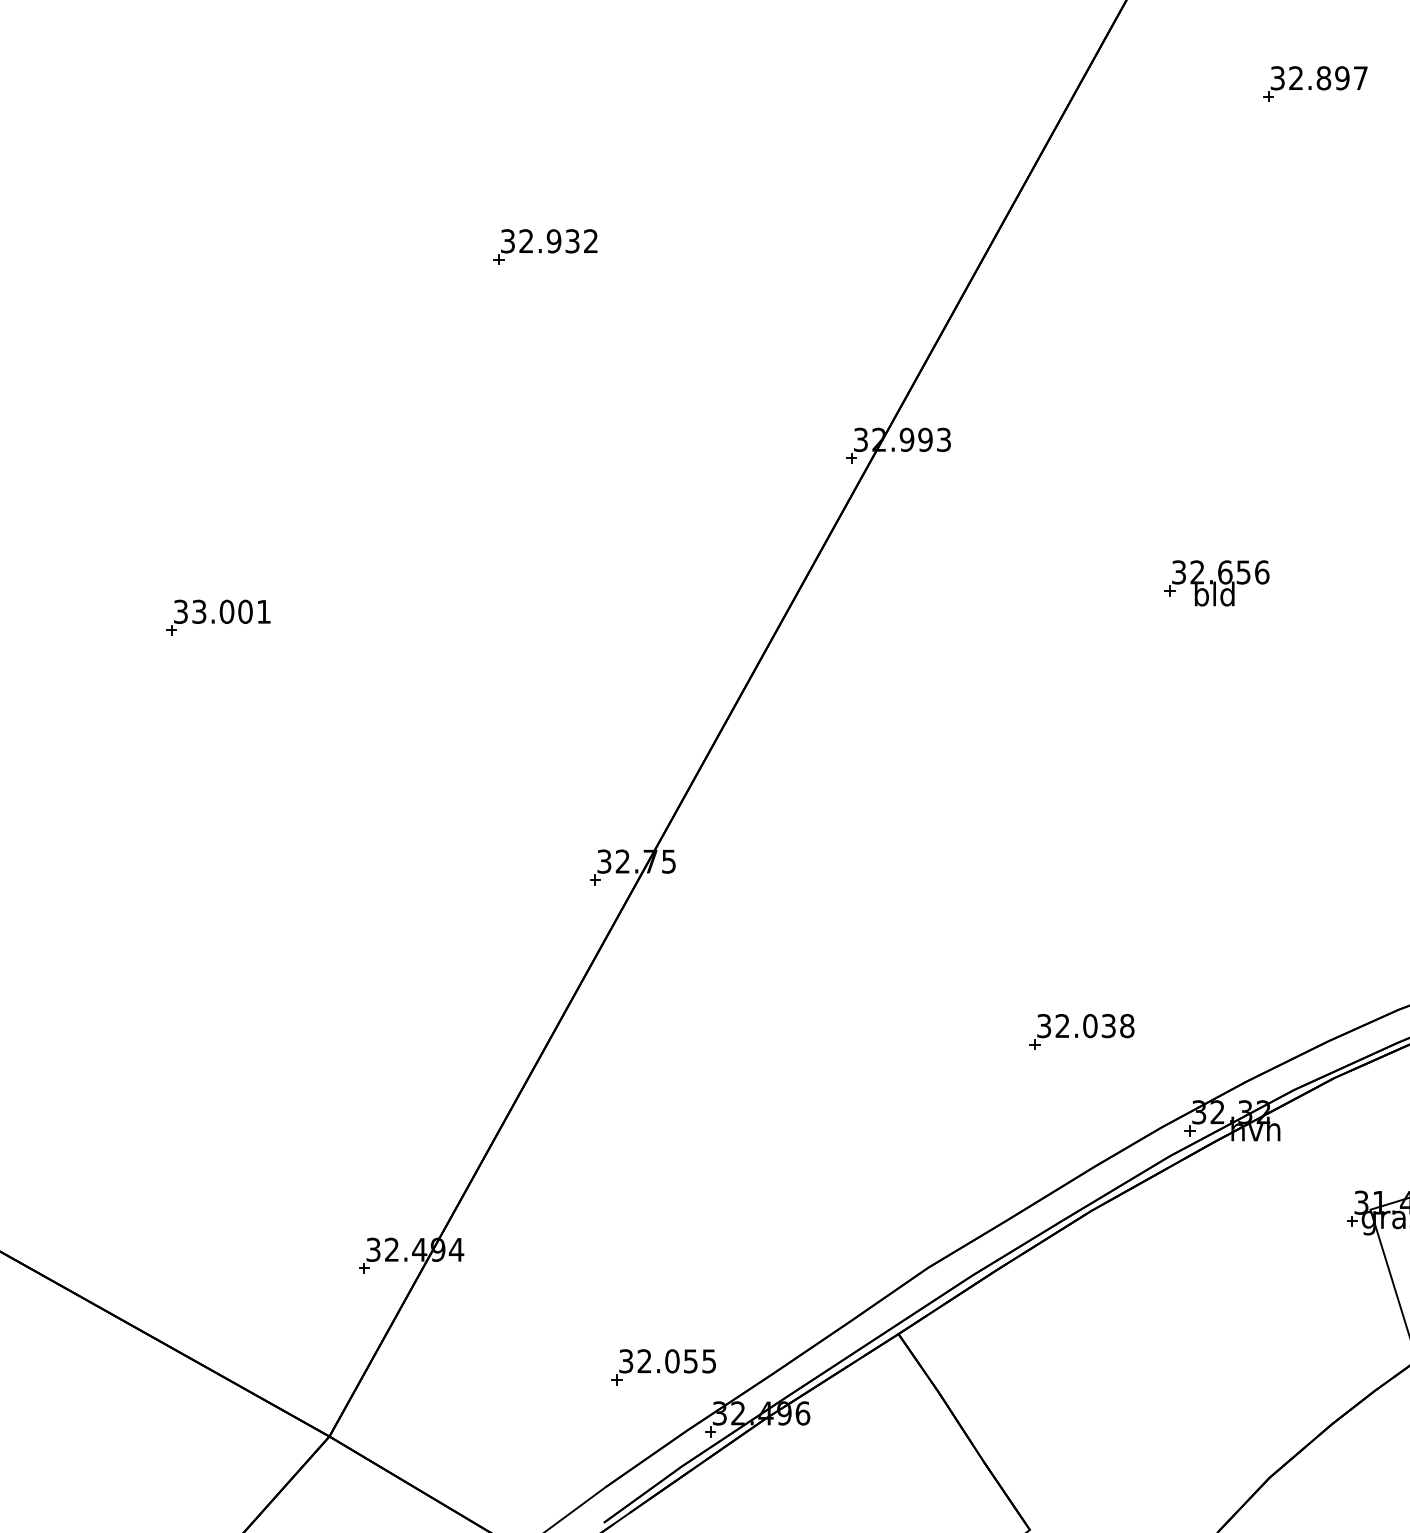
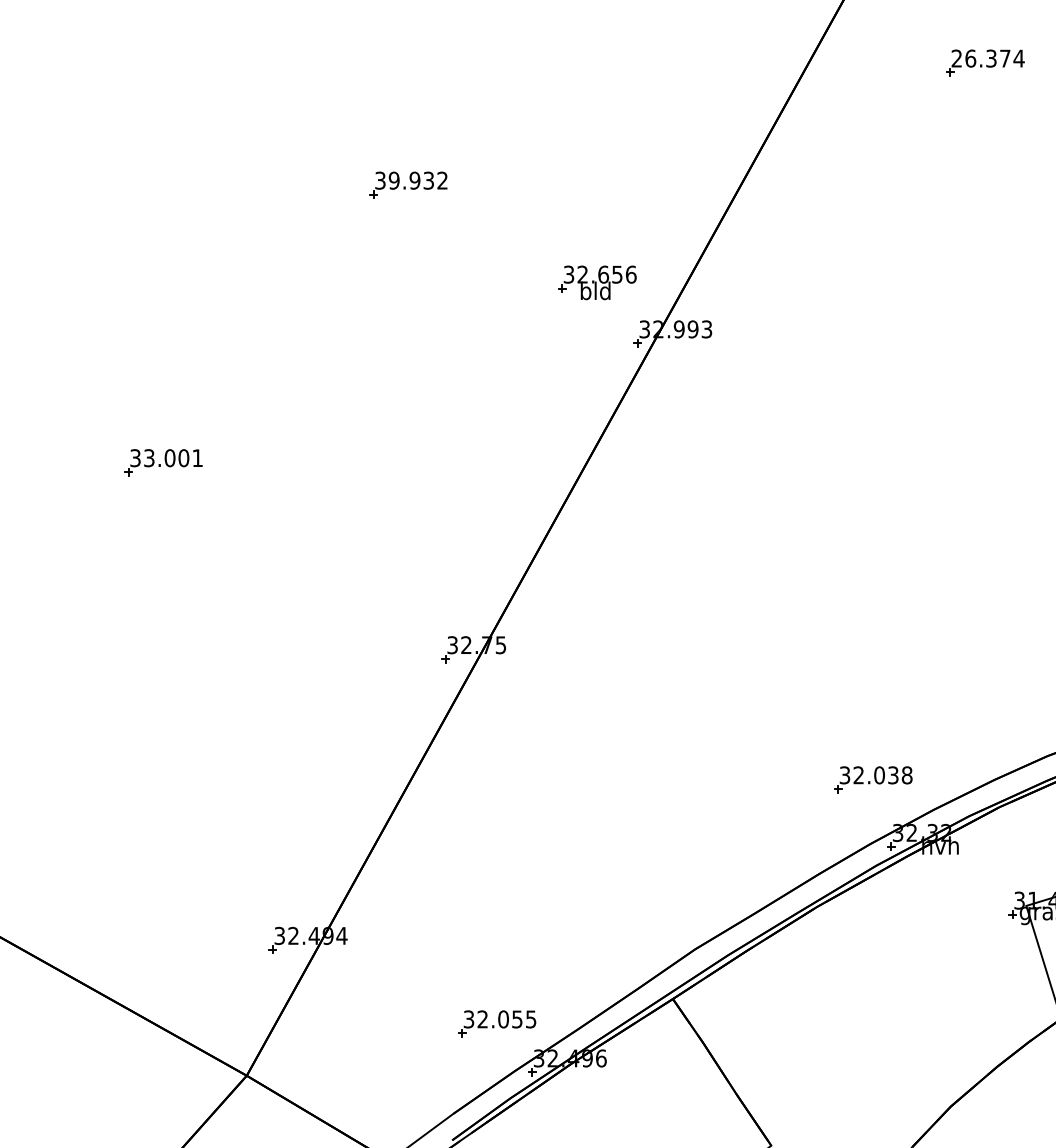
text: (1318, 78) -> (987, 58), 32.897 -> 26.374
text: (525, 241) -> (393, 180), 32.932 -> 39.932
part: (1217, 582) -> (597, 282), moved
part: (1082, 1031) -> (873, 779), moved

